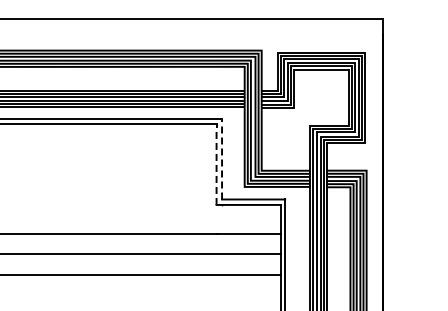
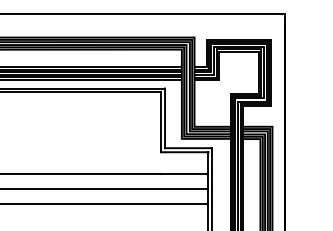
line: (222, 158) -> (165, 117), dashed -> solid
line: (216, 164) -> (160, 122), dashed -> solid

